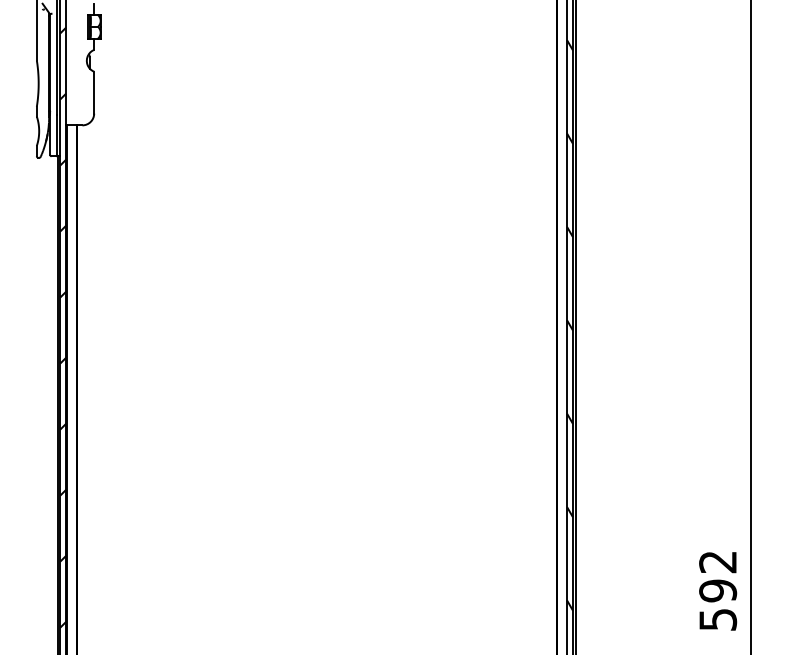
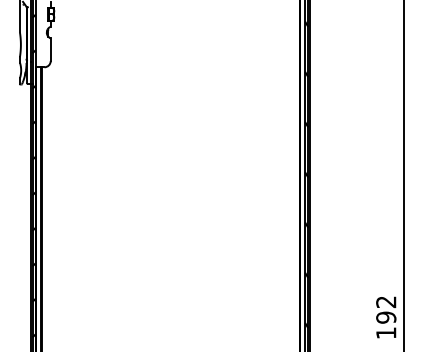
text: (718, 618) -> (386, 332), 592 -> 192

